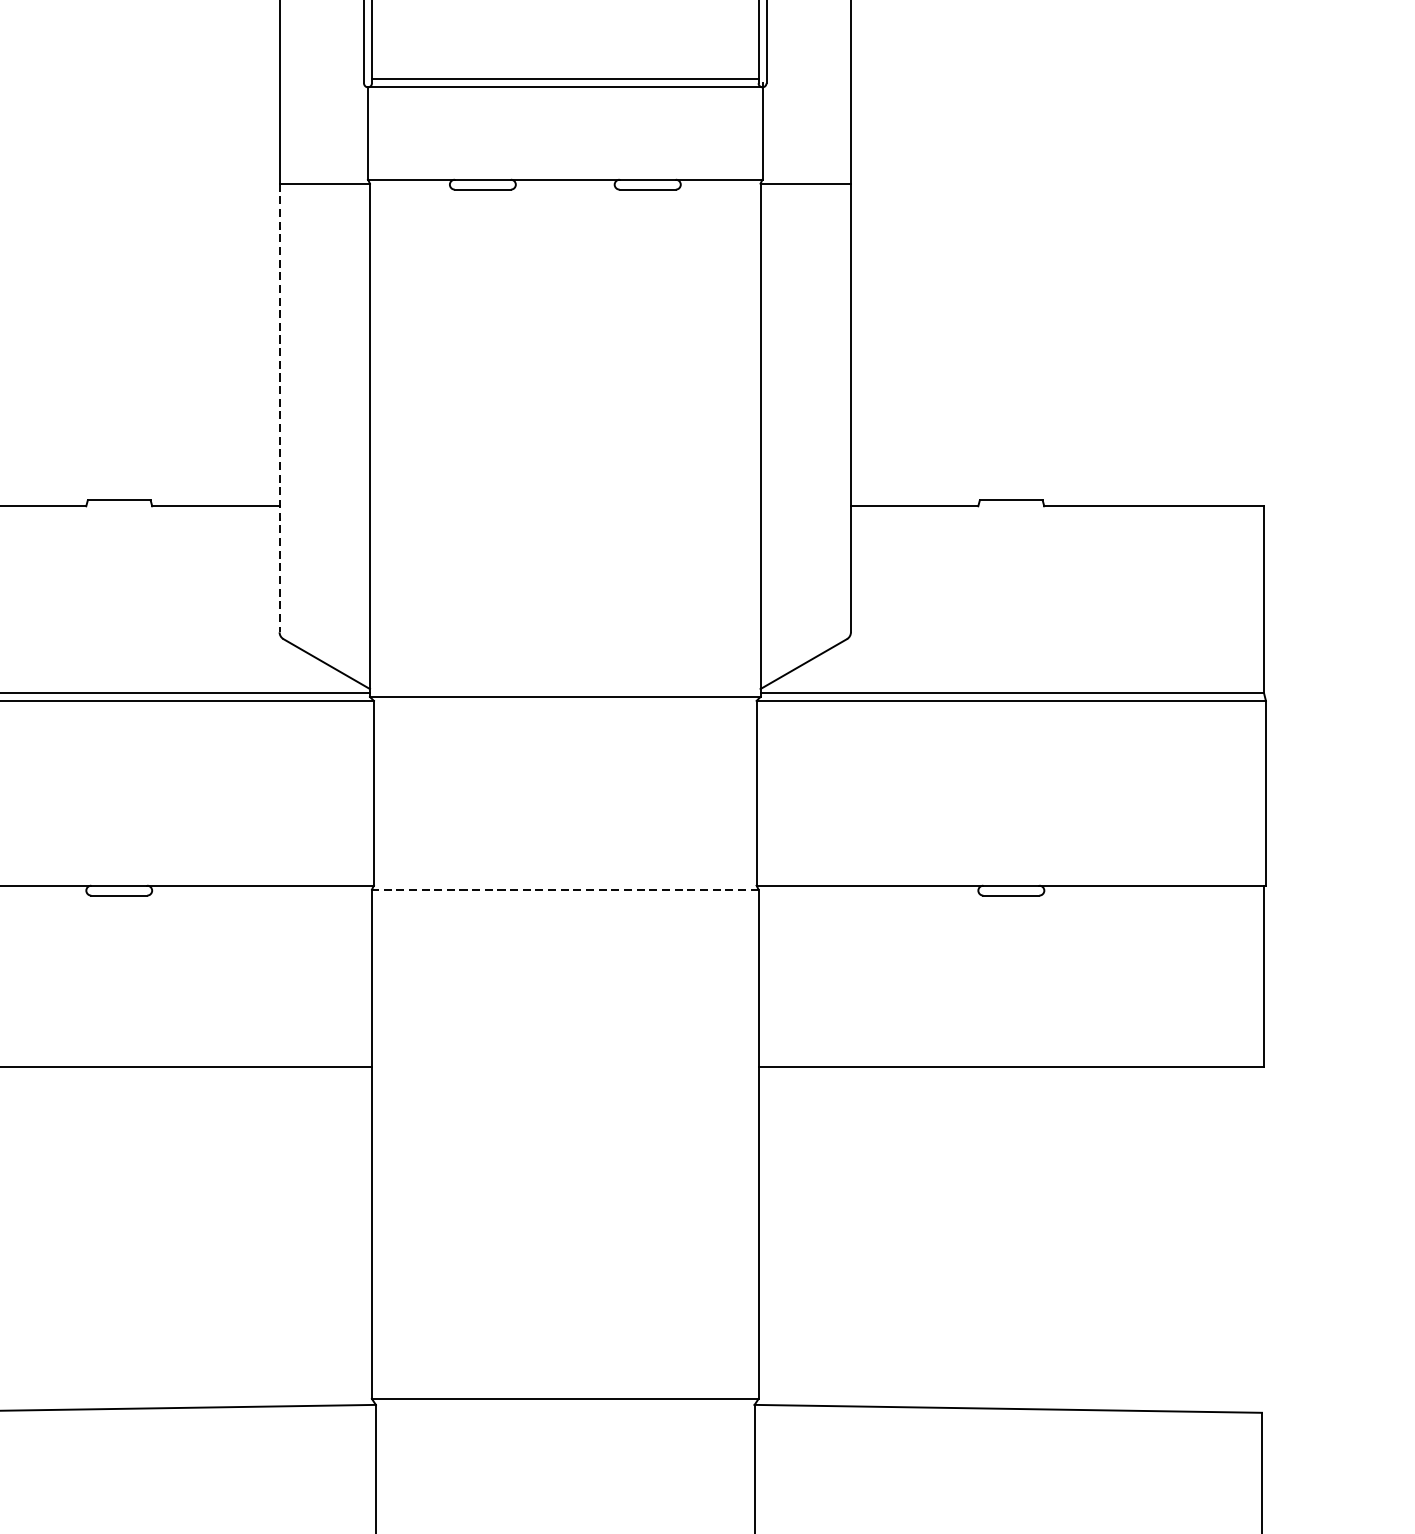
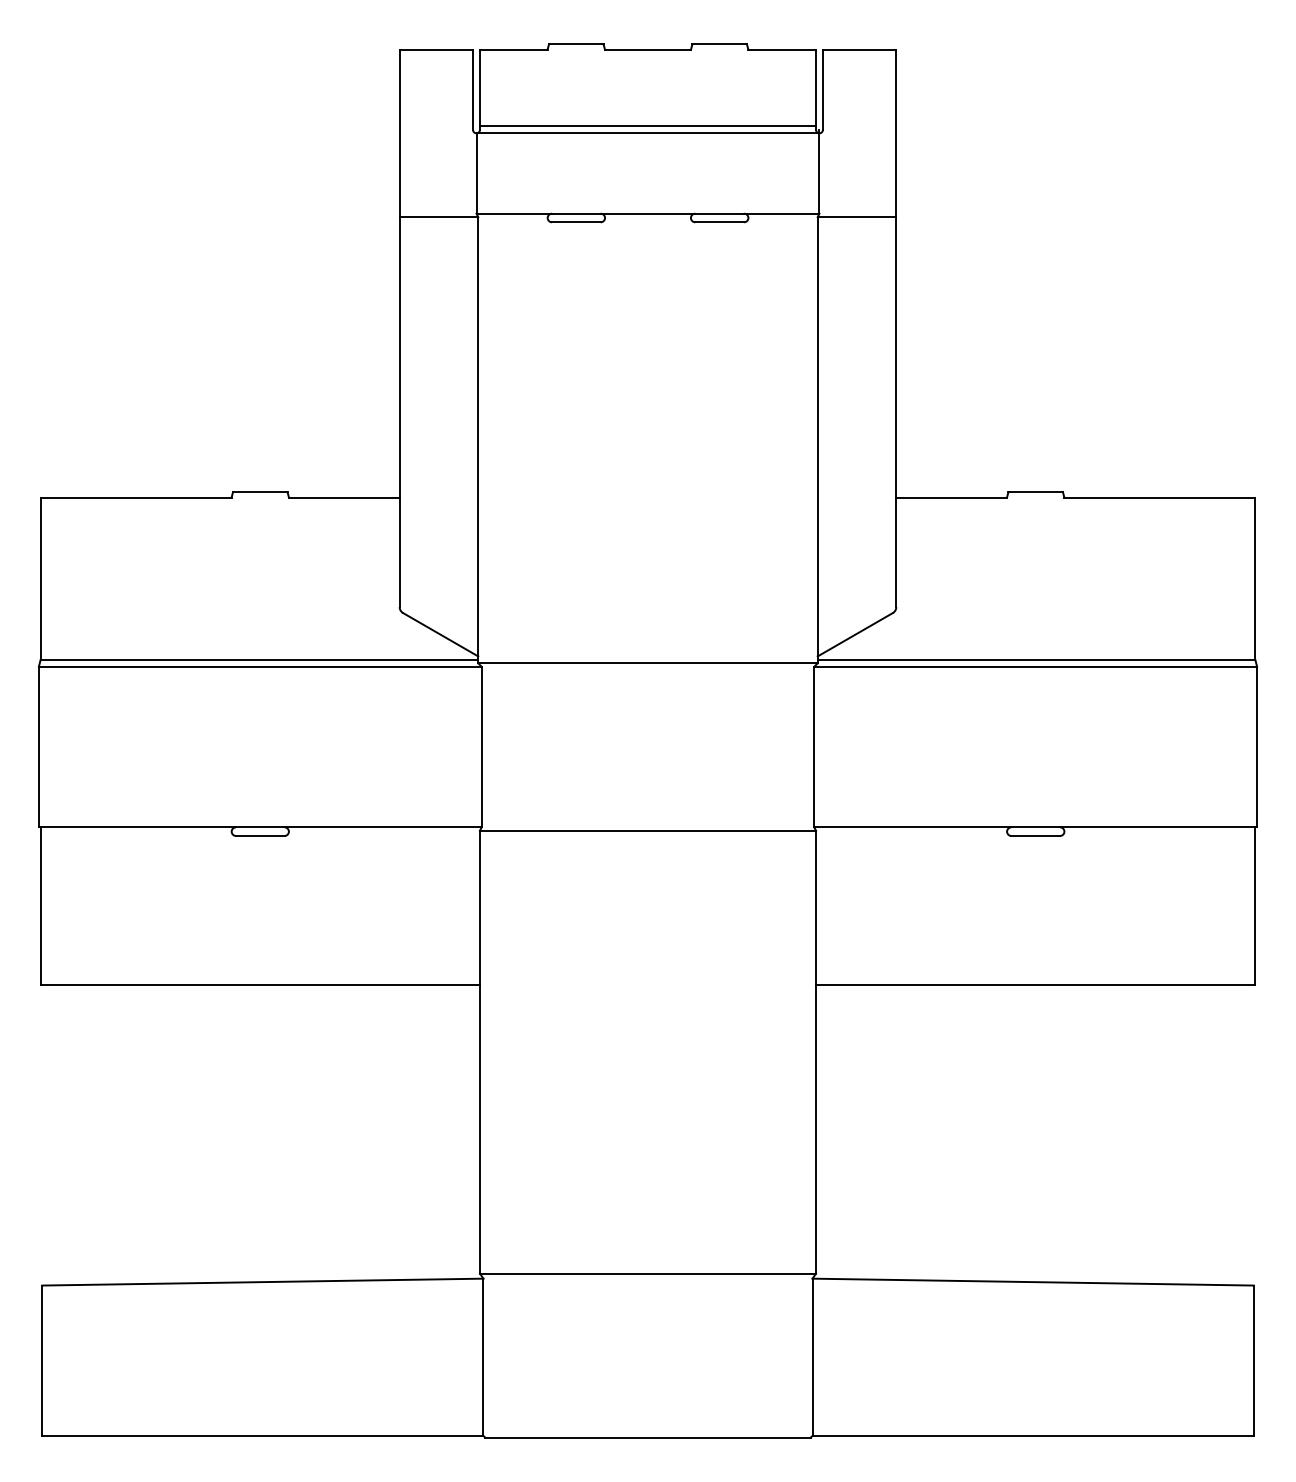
line: (279, 408) -> (399, 412), dashed -> solid
line: (564, 889) -> (647, 830), dashed -> solid

